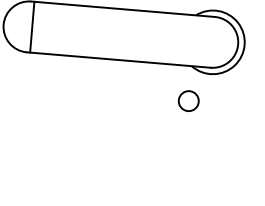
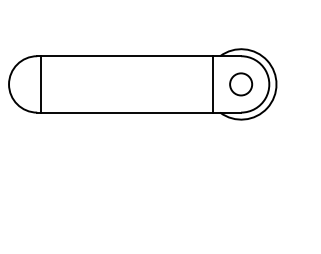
line: (186, 40) -> (212, 84), added
circle: (189, 101) -> (241, 84), moved

